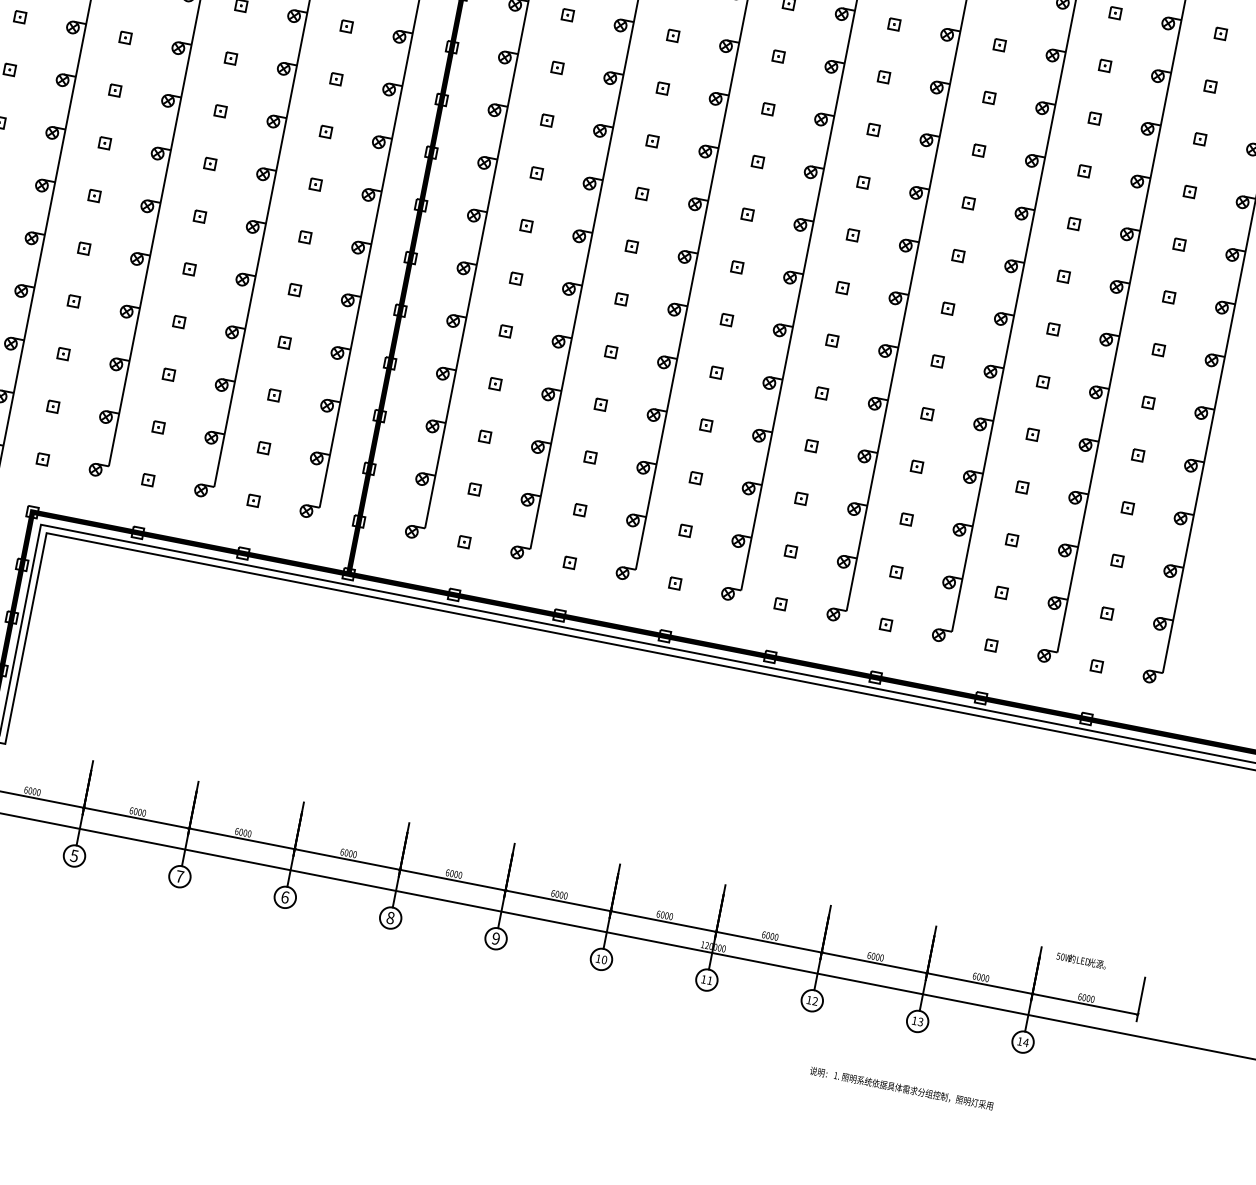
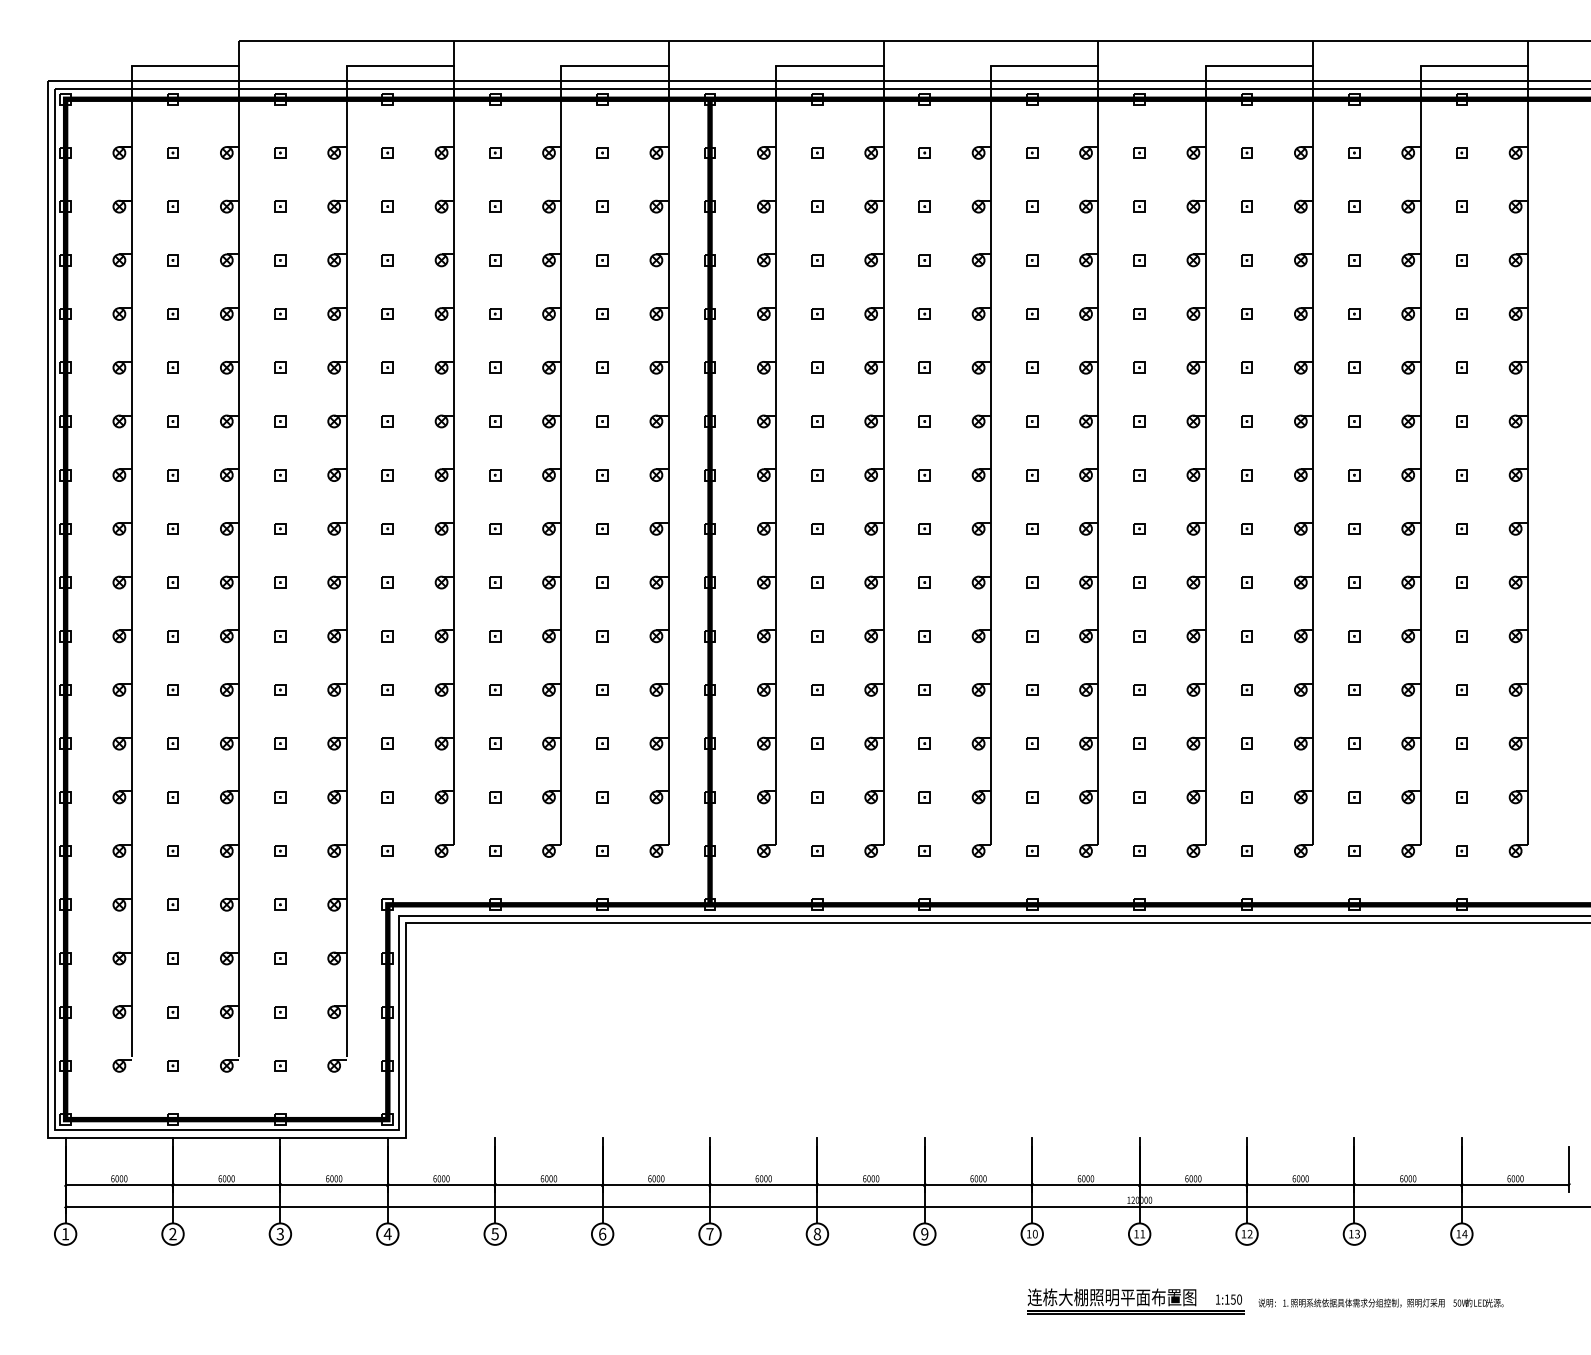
text: (179, 876) -> (602, 1234), 7 -> 6
text: (284, 897) -> (709, 1234), 6 -> 7
text: (1081, 960) -> (1478, 1302), moved
part: (689, 1045) -> (1135, 1301), added

